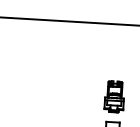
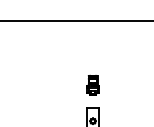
part: (113, 95) -> (92, 84), size x0.71

